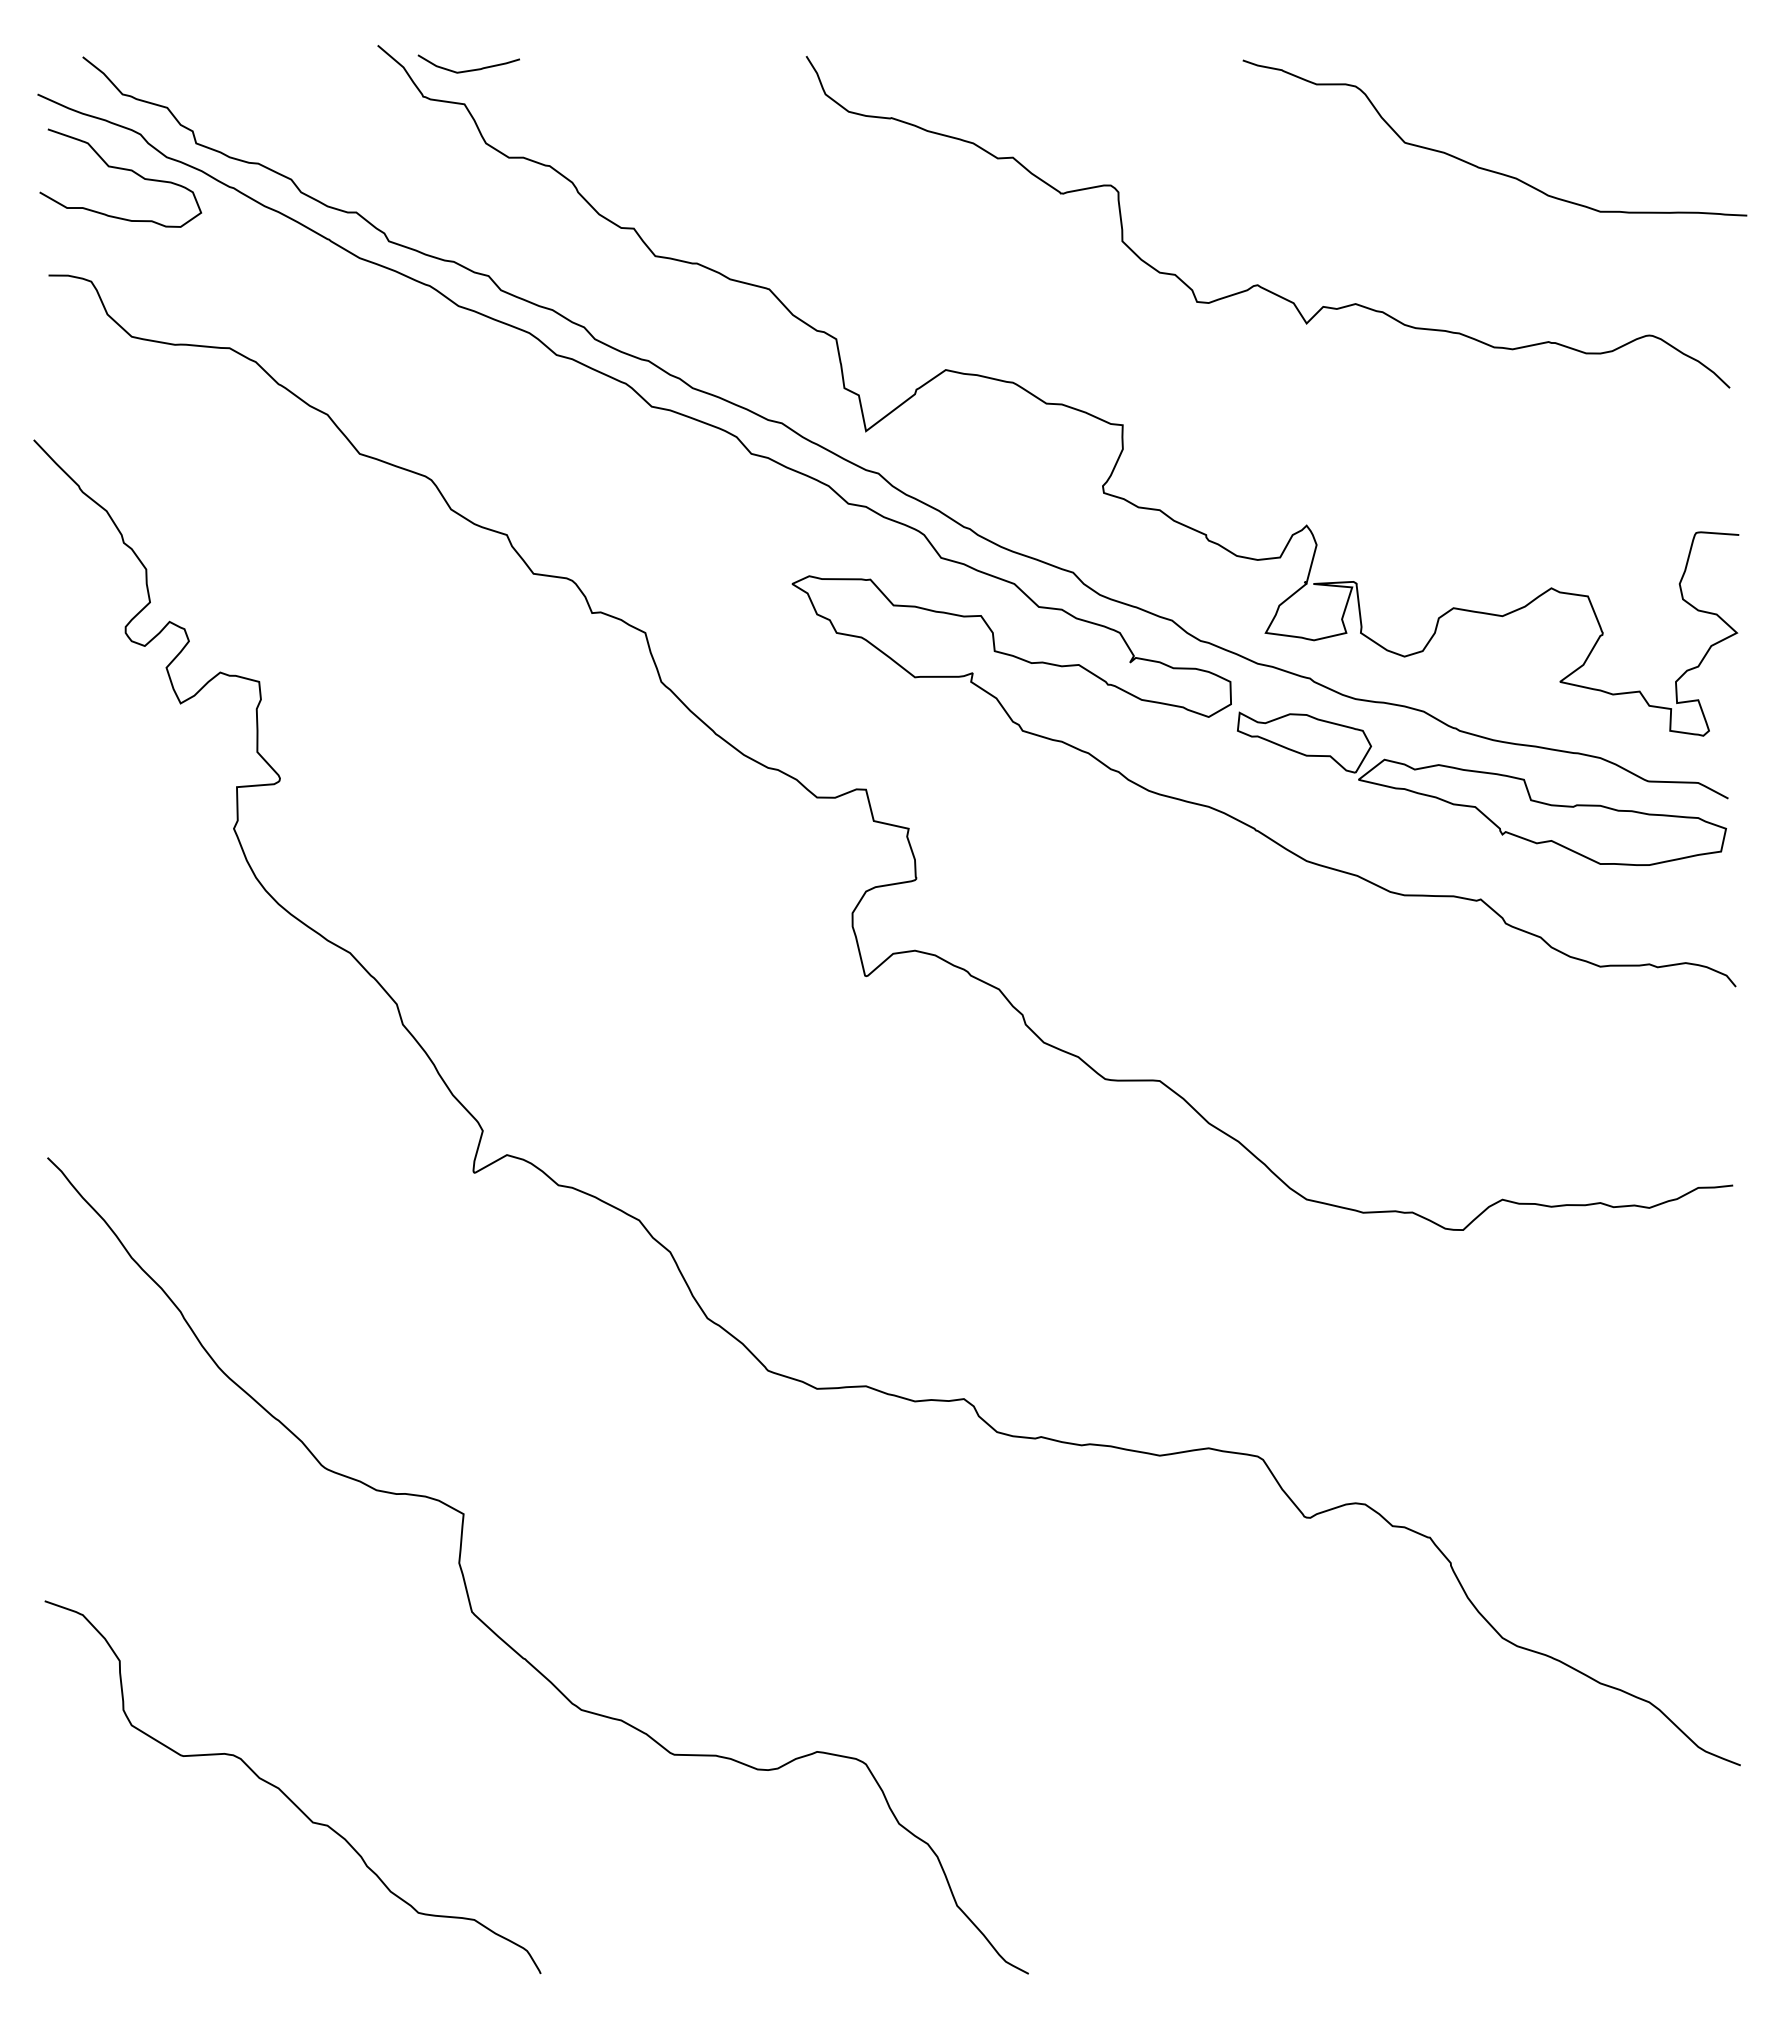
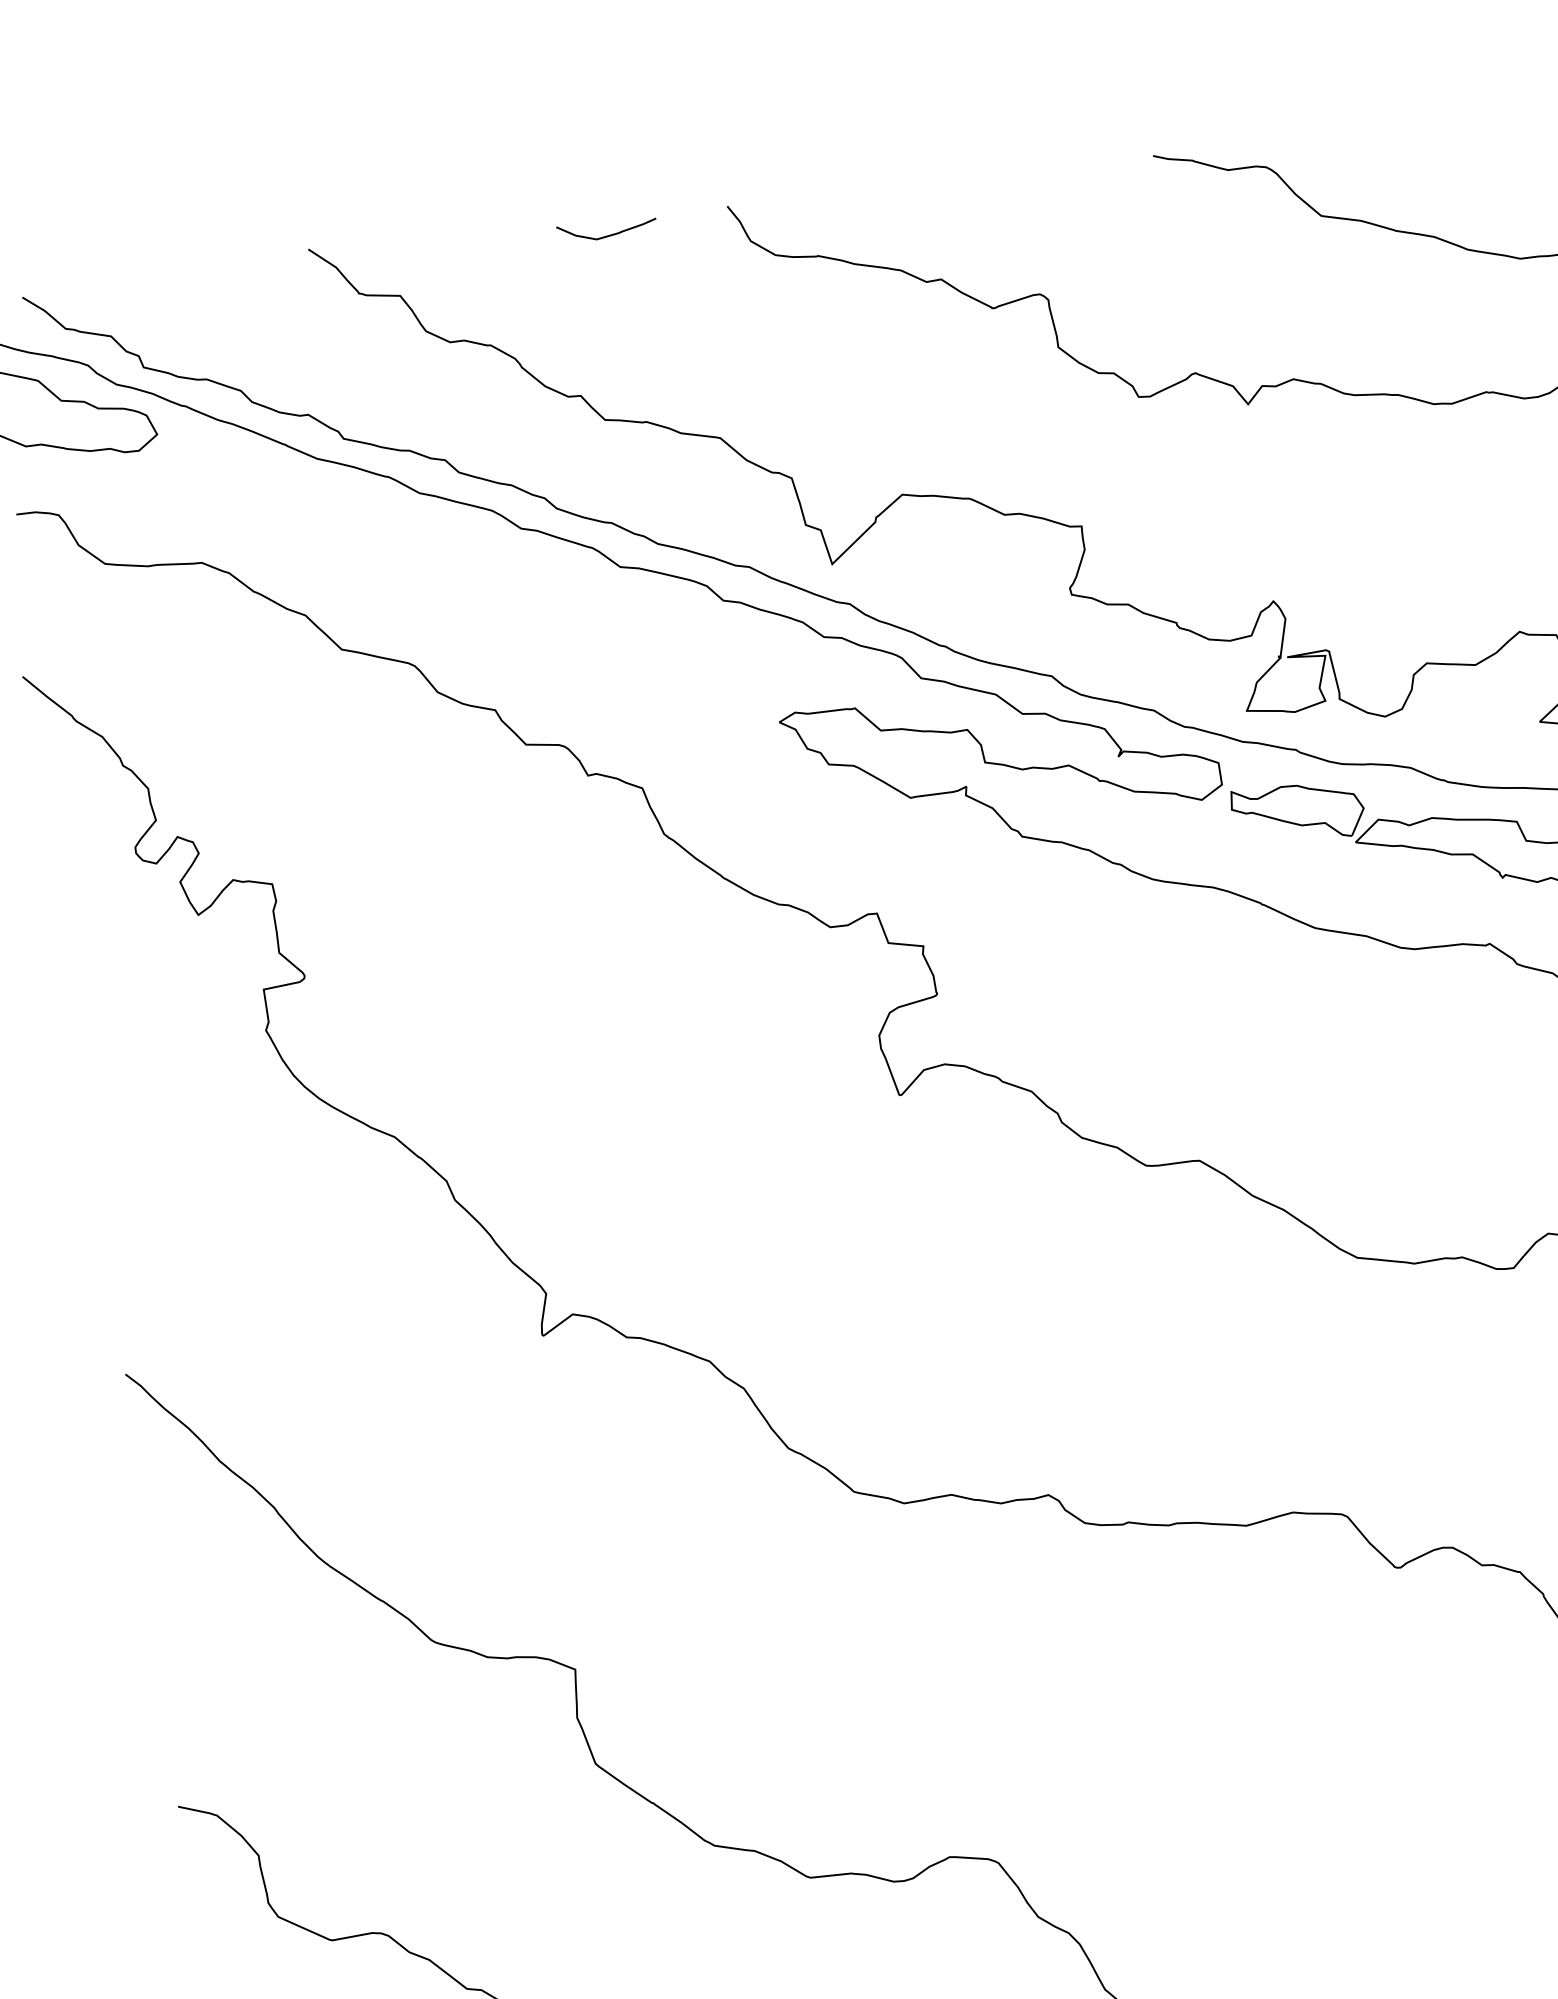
curve: (470, 69) -> (609, 234), moved

